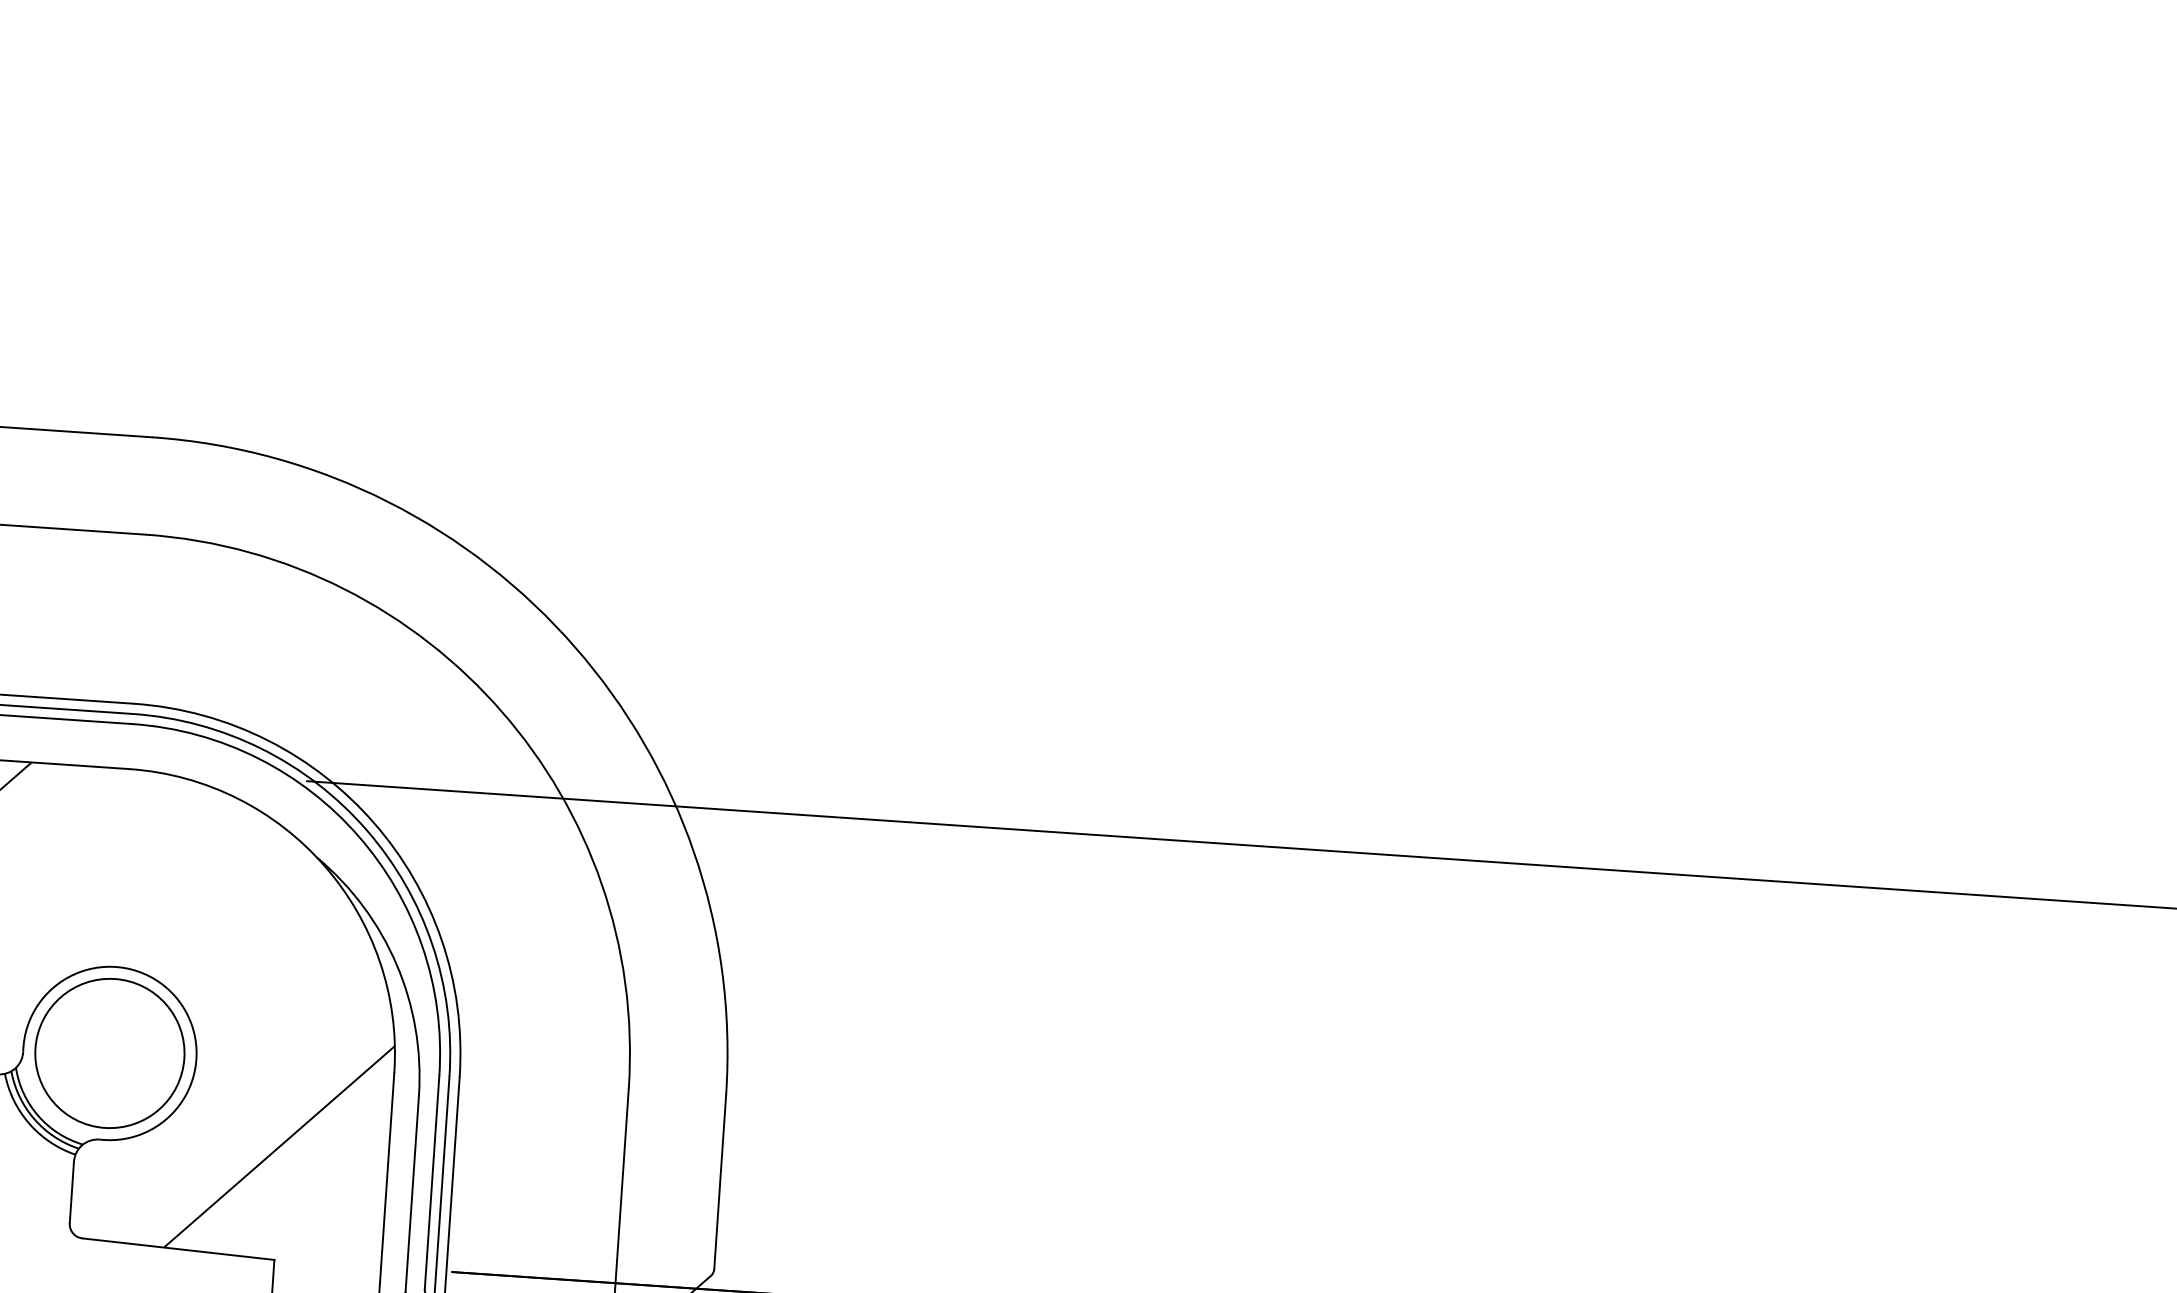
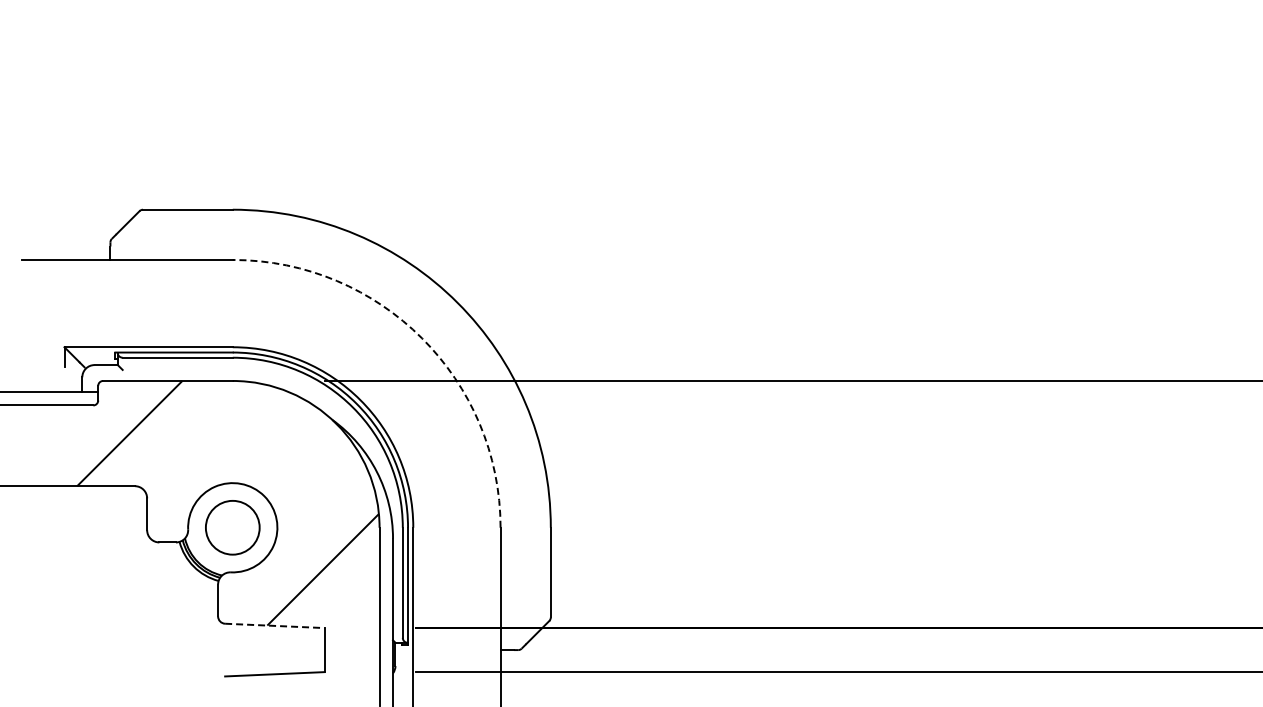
arc: (502, 711) -> (422, 338), solid -> dashed
circle: (109, 1052) -> (232, 527), size x0.7
line: (177, 1248) -> (274, 625), solid -> dashed

